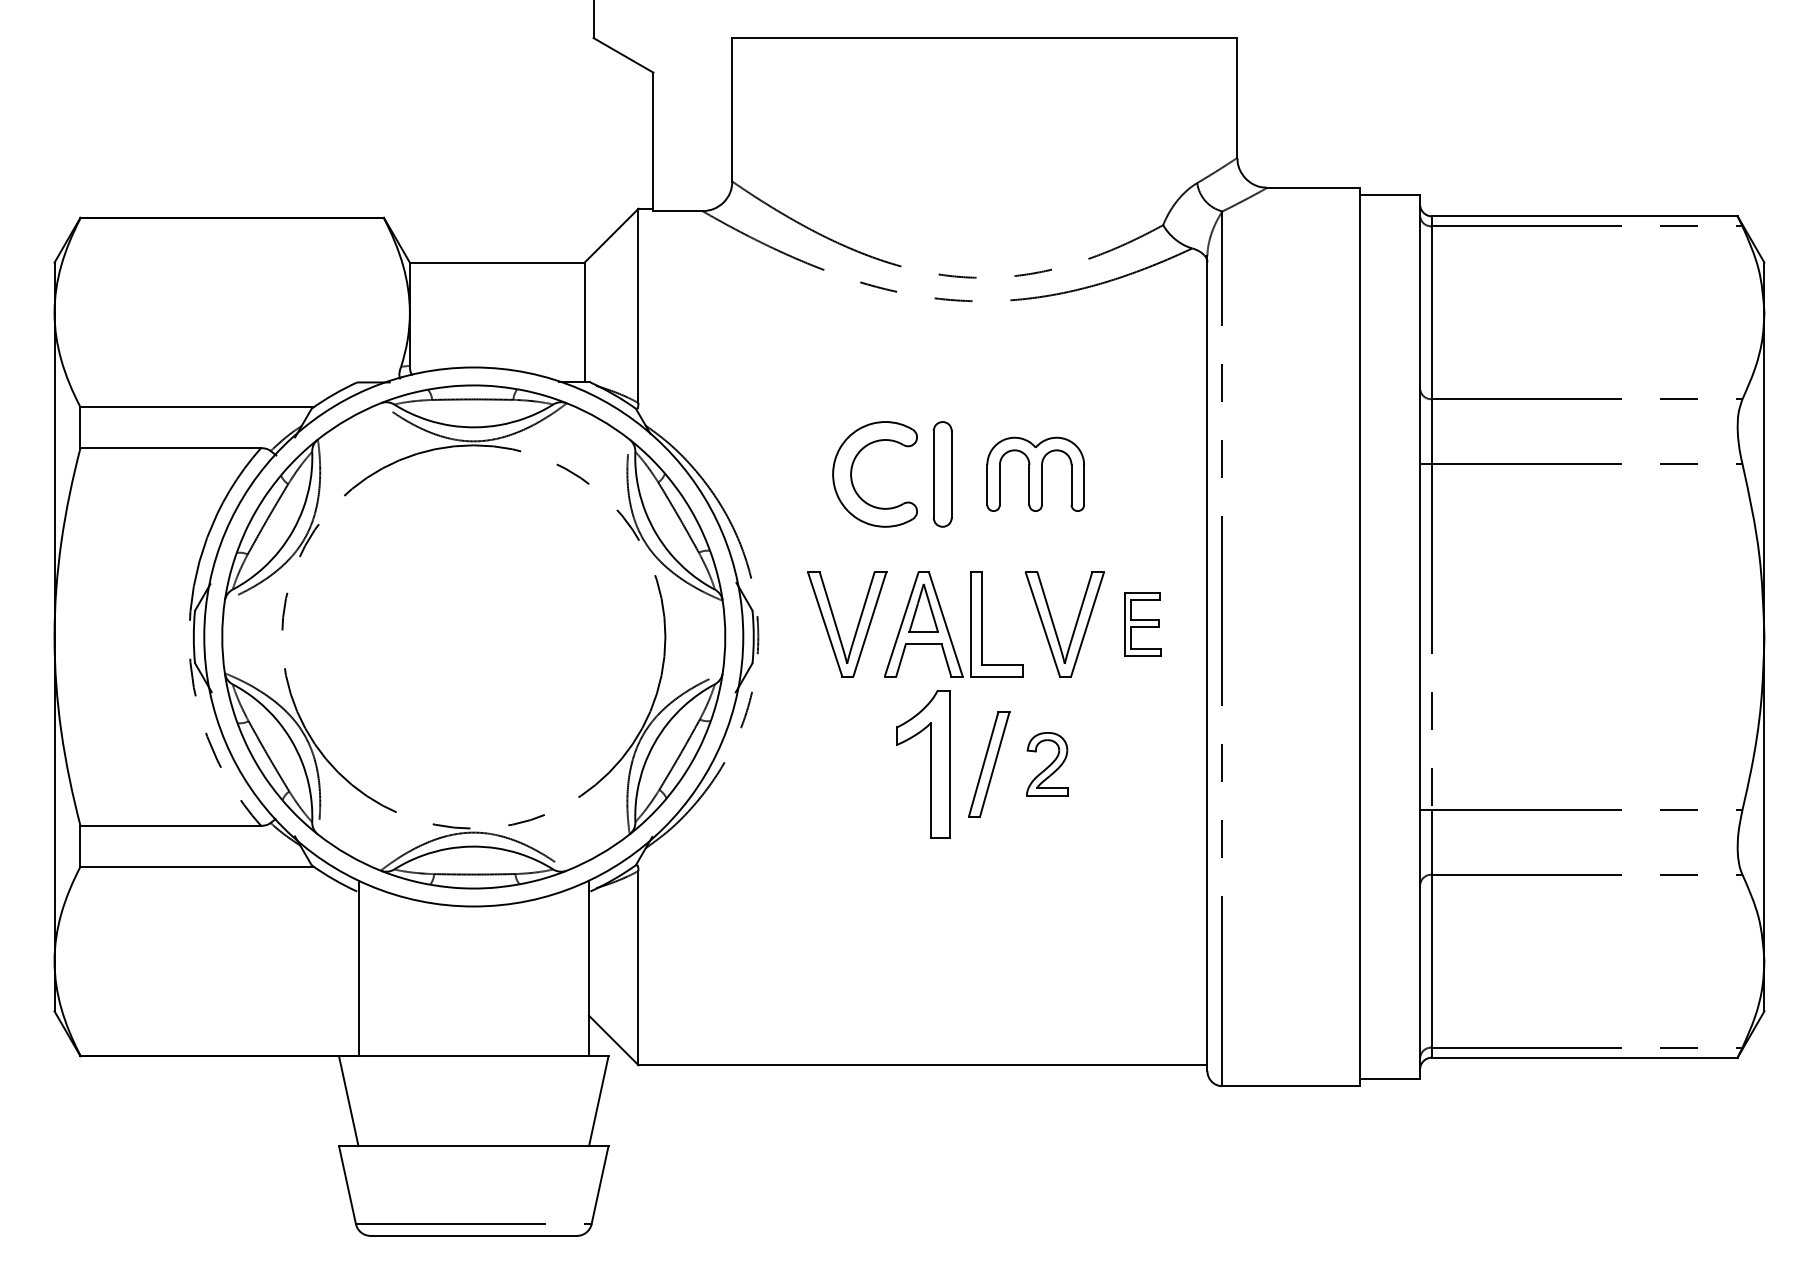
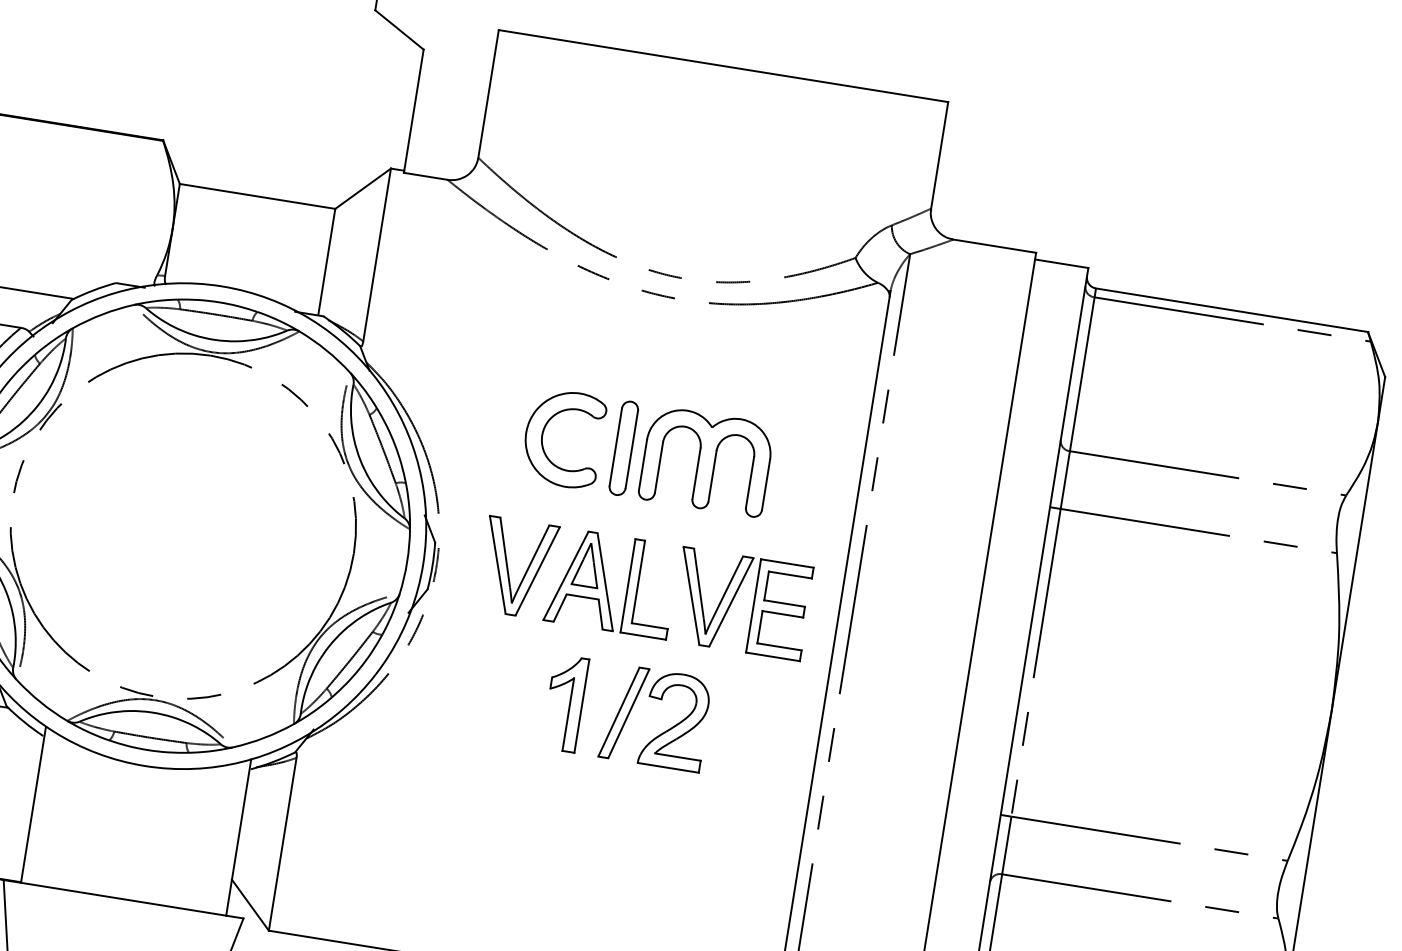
part: (1035, 474) -> (706, 461), size x1.43
part: (1142, 624) -> (780, 610), size x1.67
part: (922, 764) -> (564, 703), size x0.71
part: (1047, 764) -> (675, 721), size x1.67

